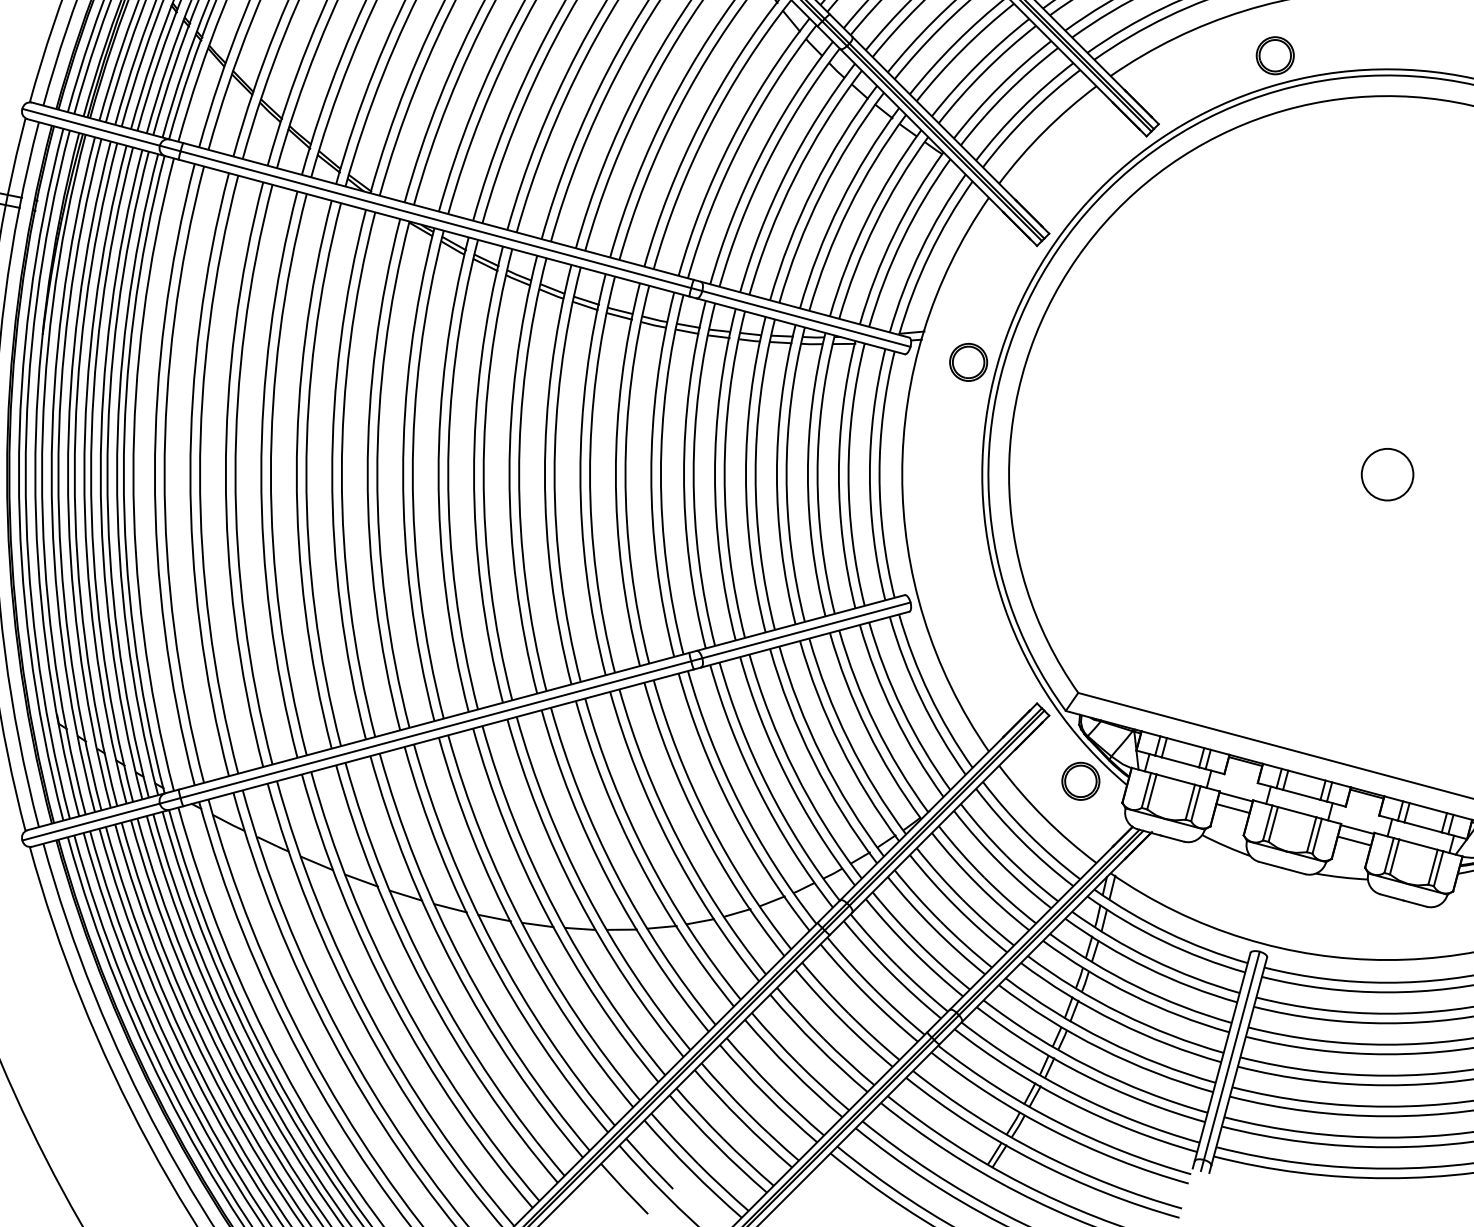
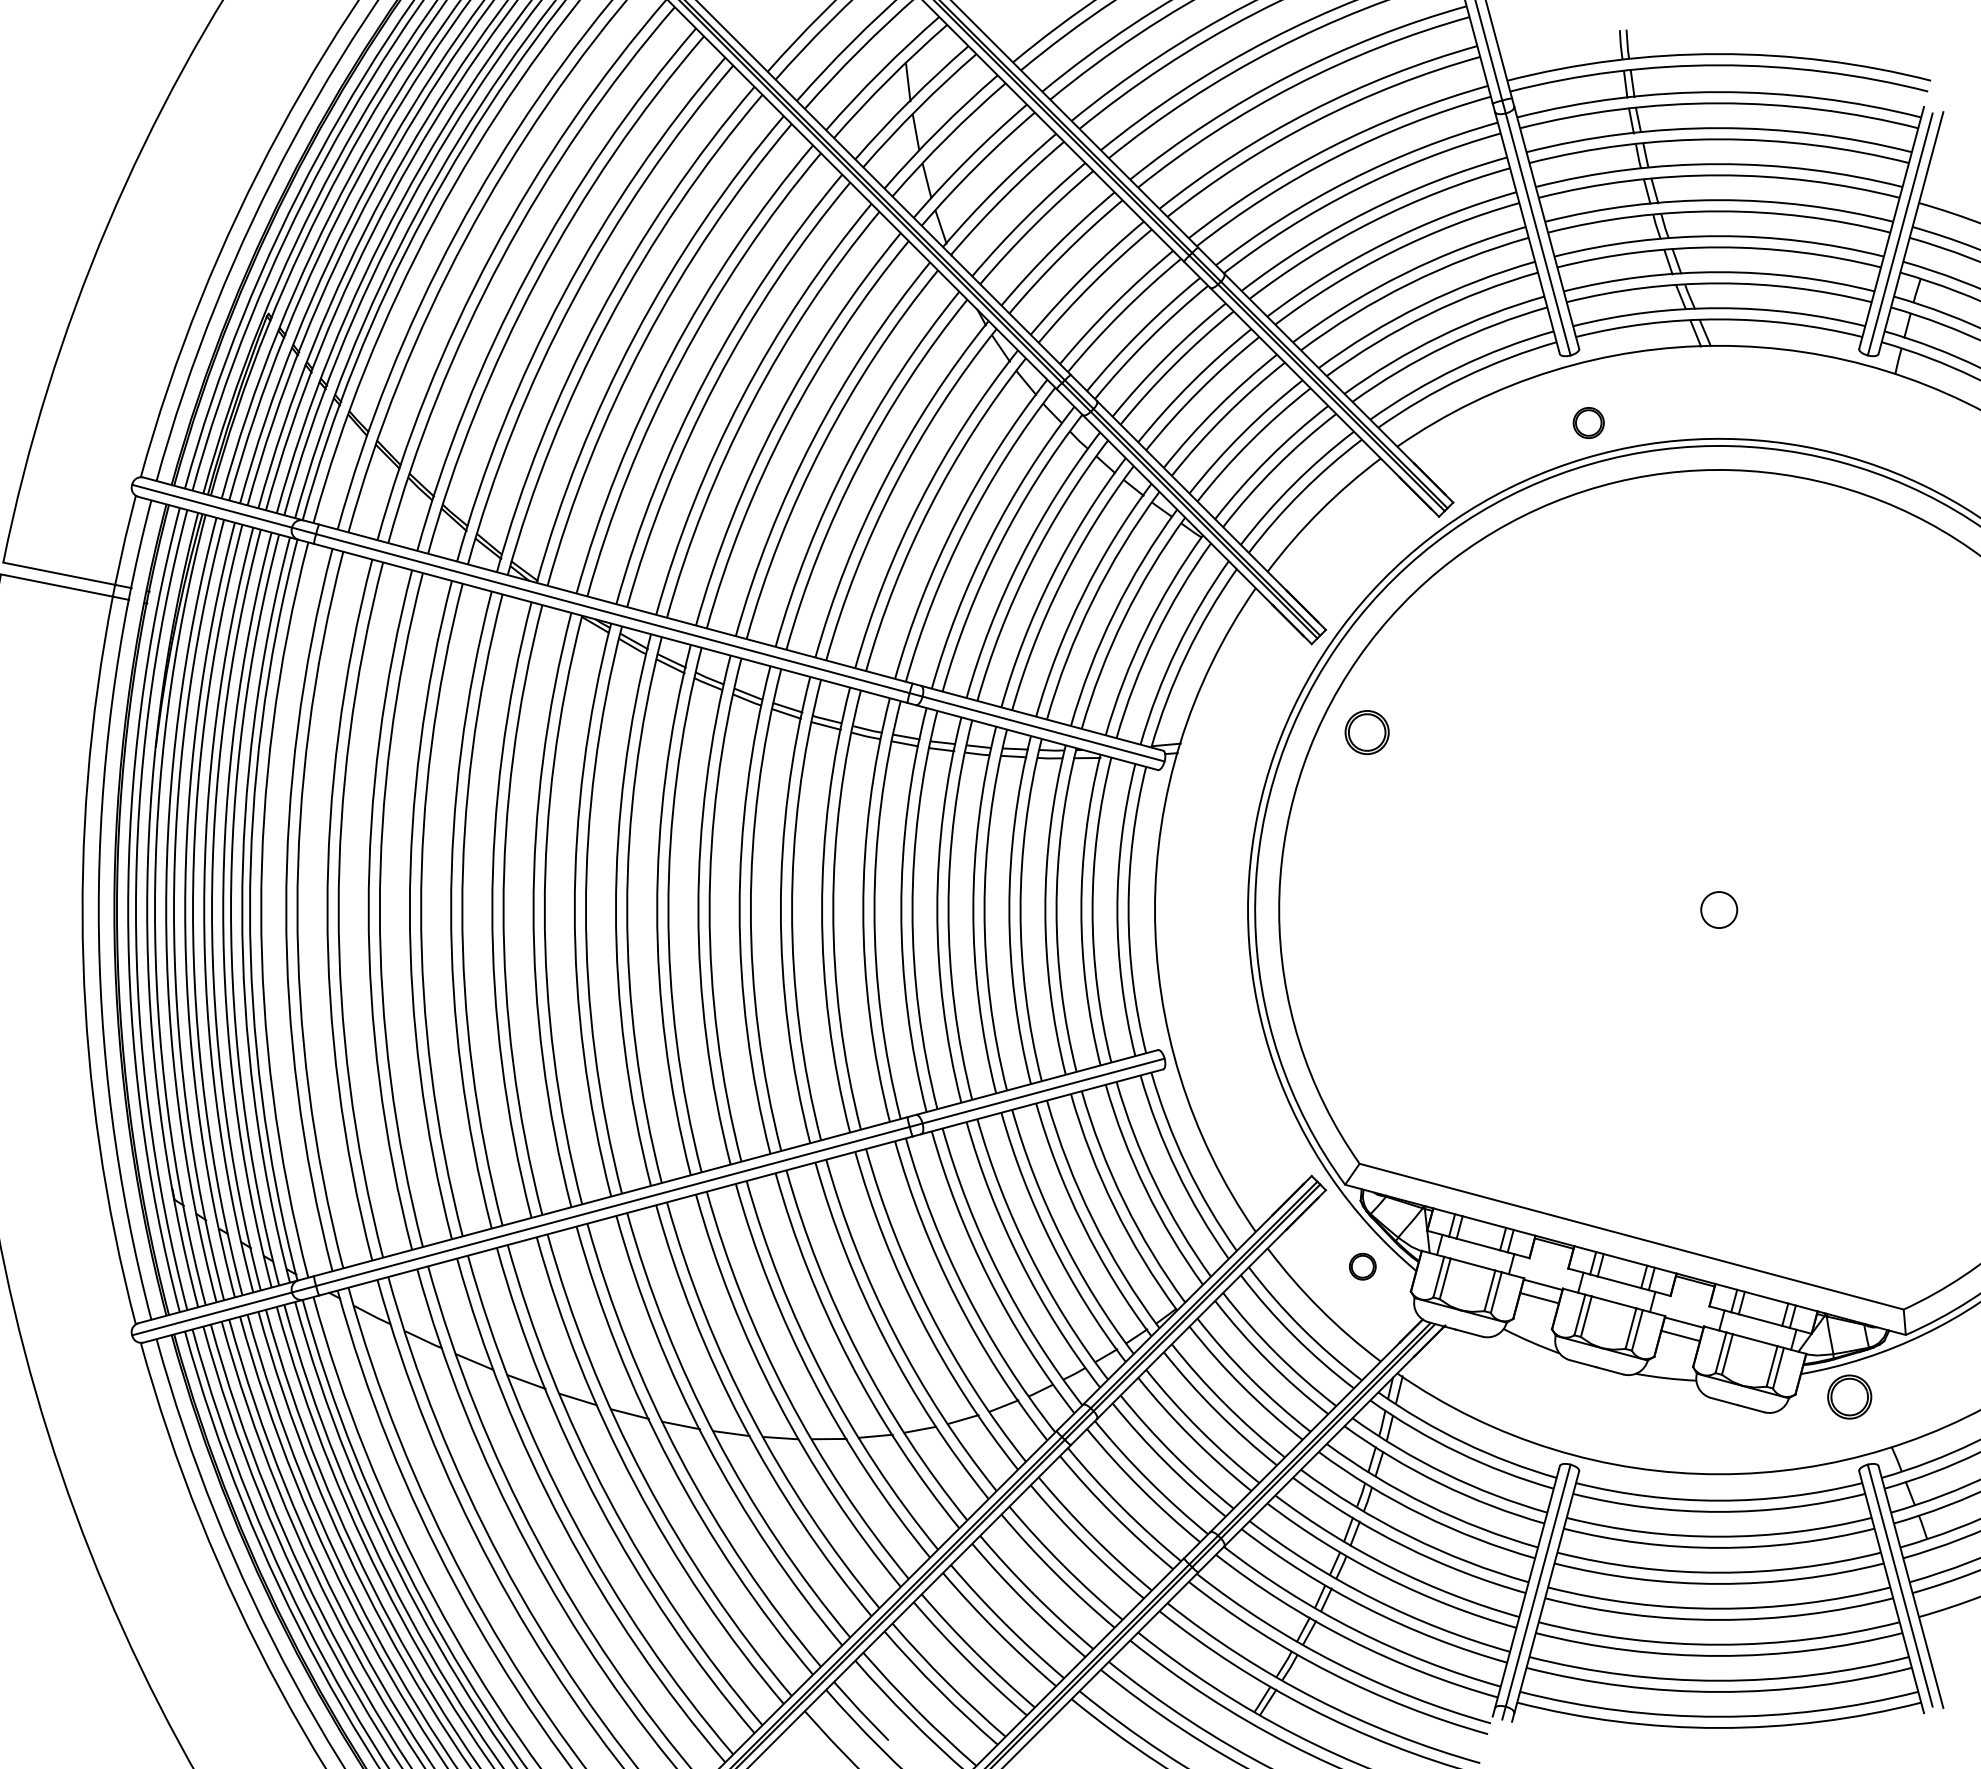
part: (1275, 55) -> (1588, 422), size x0.7
part: (968, 362) -> (1366, 732), moved
circle: (1387, 475) -> (1719, 910), size x0.6
part: (1080, 781) -> (1362, 1266), size x0.6

